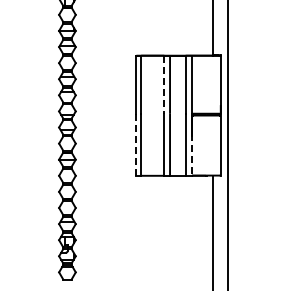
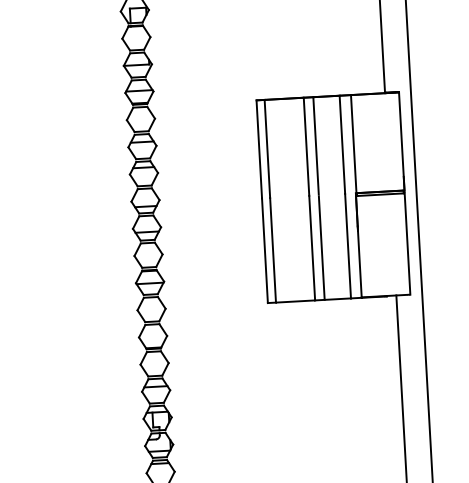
line: (164, 85) -> (306, 147), dashed -> solid
line: (136, 144) -> (265, 250), dashed -> solid
line: (191, 155) -> (358, 263), dashed -> solid

